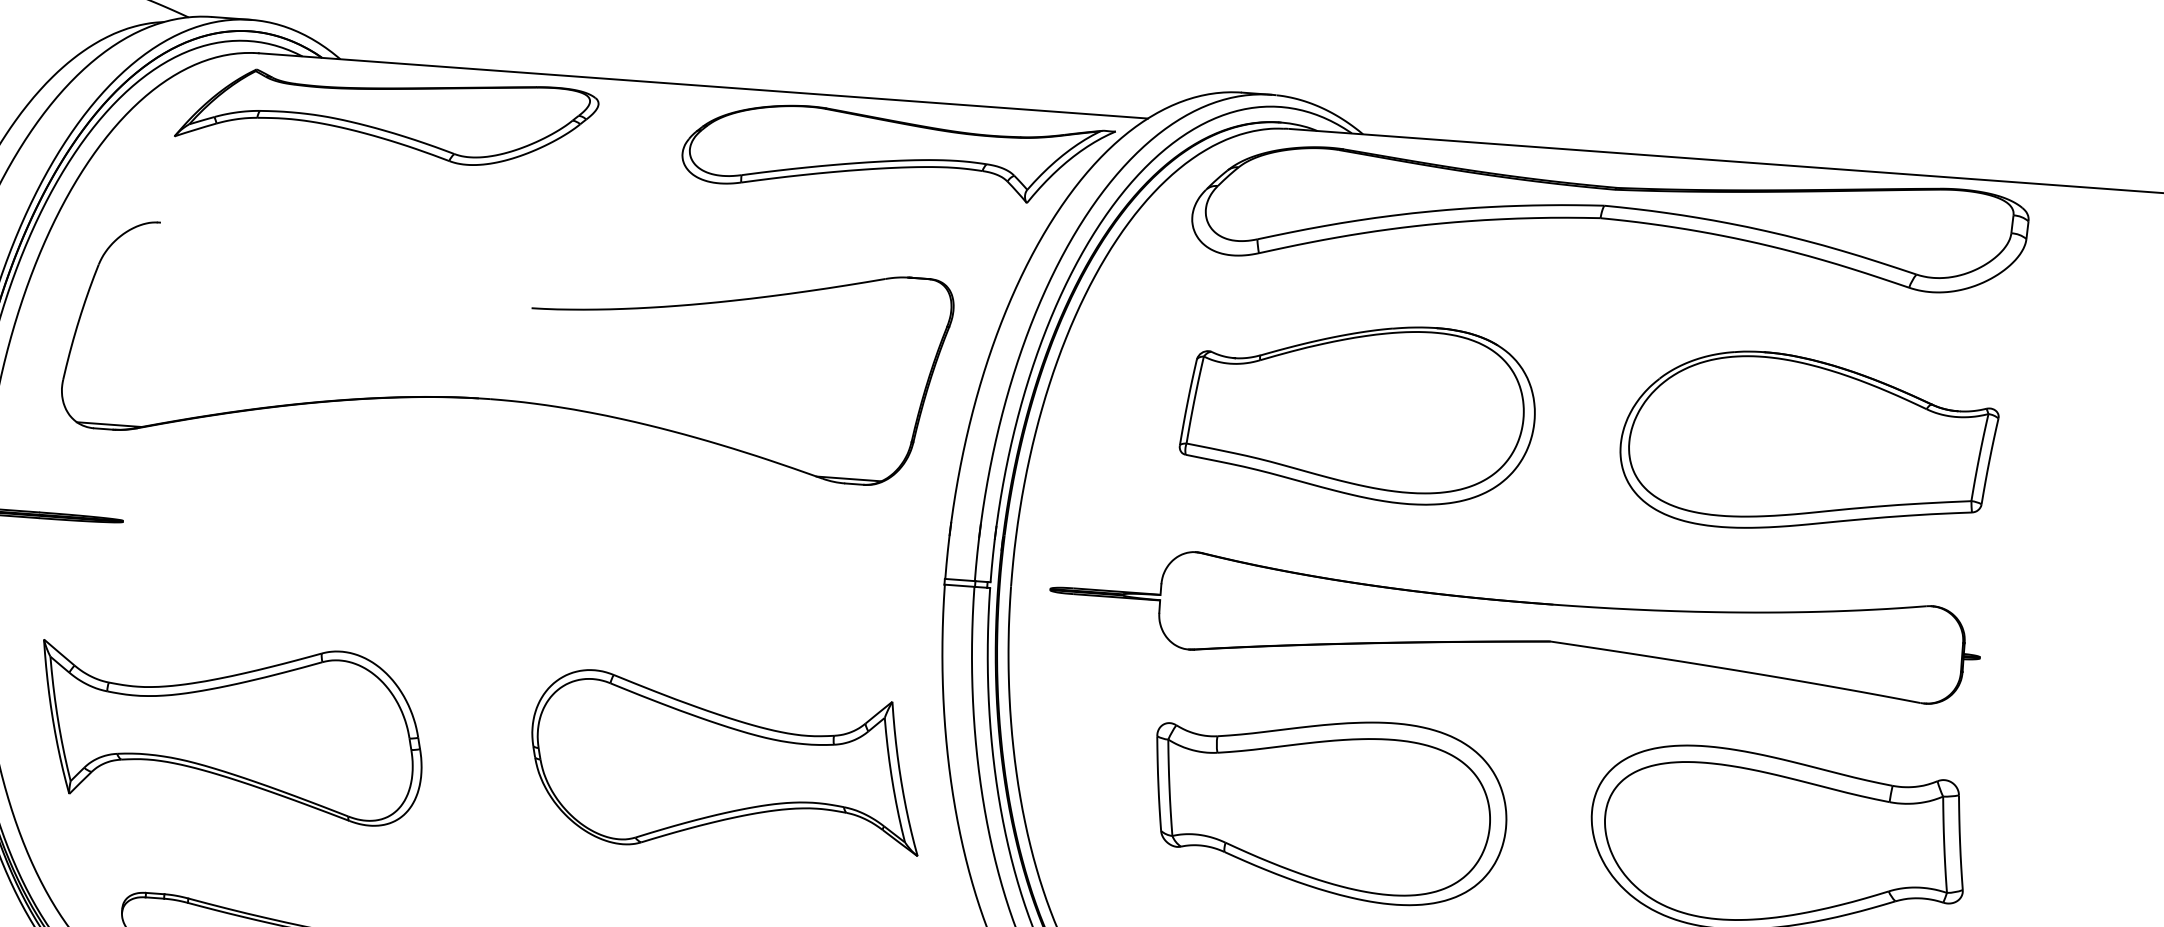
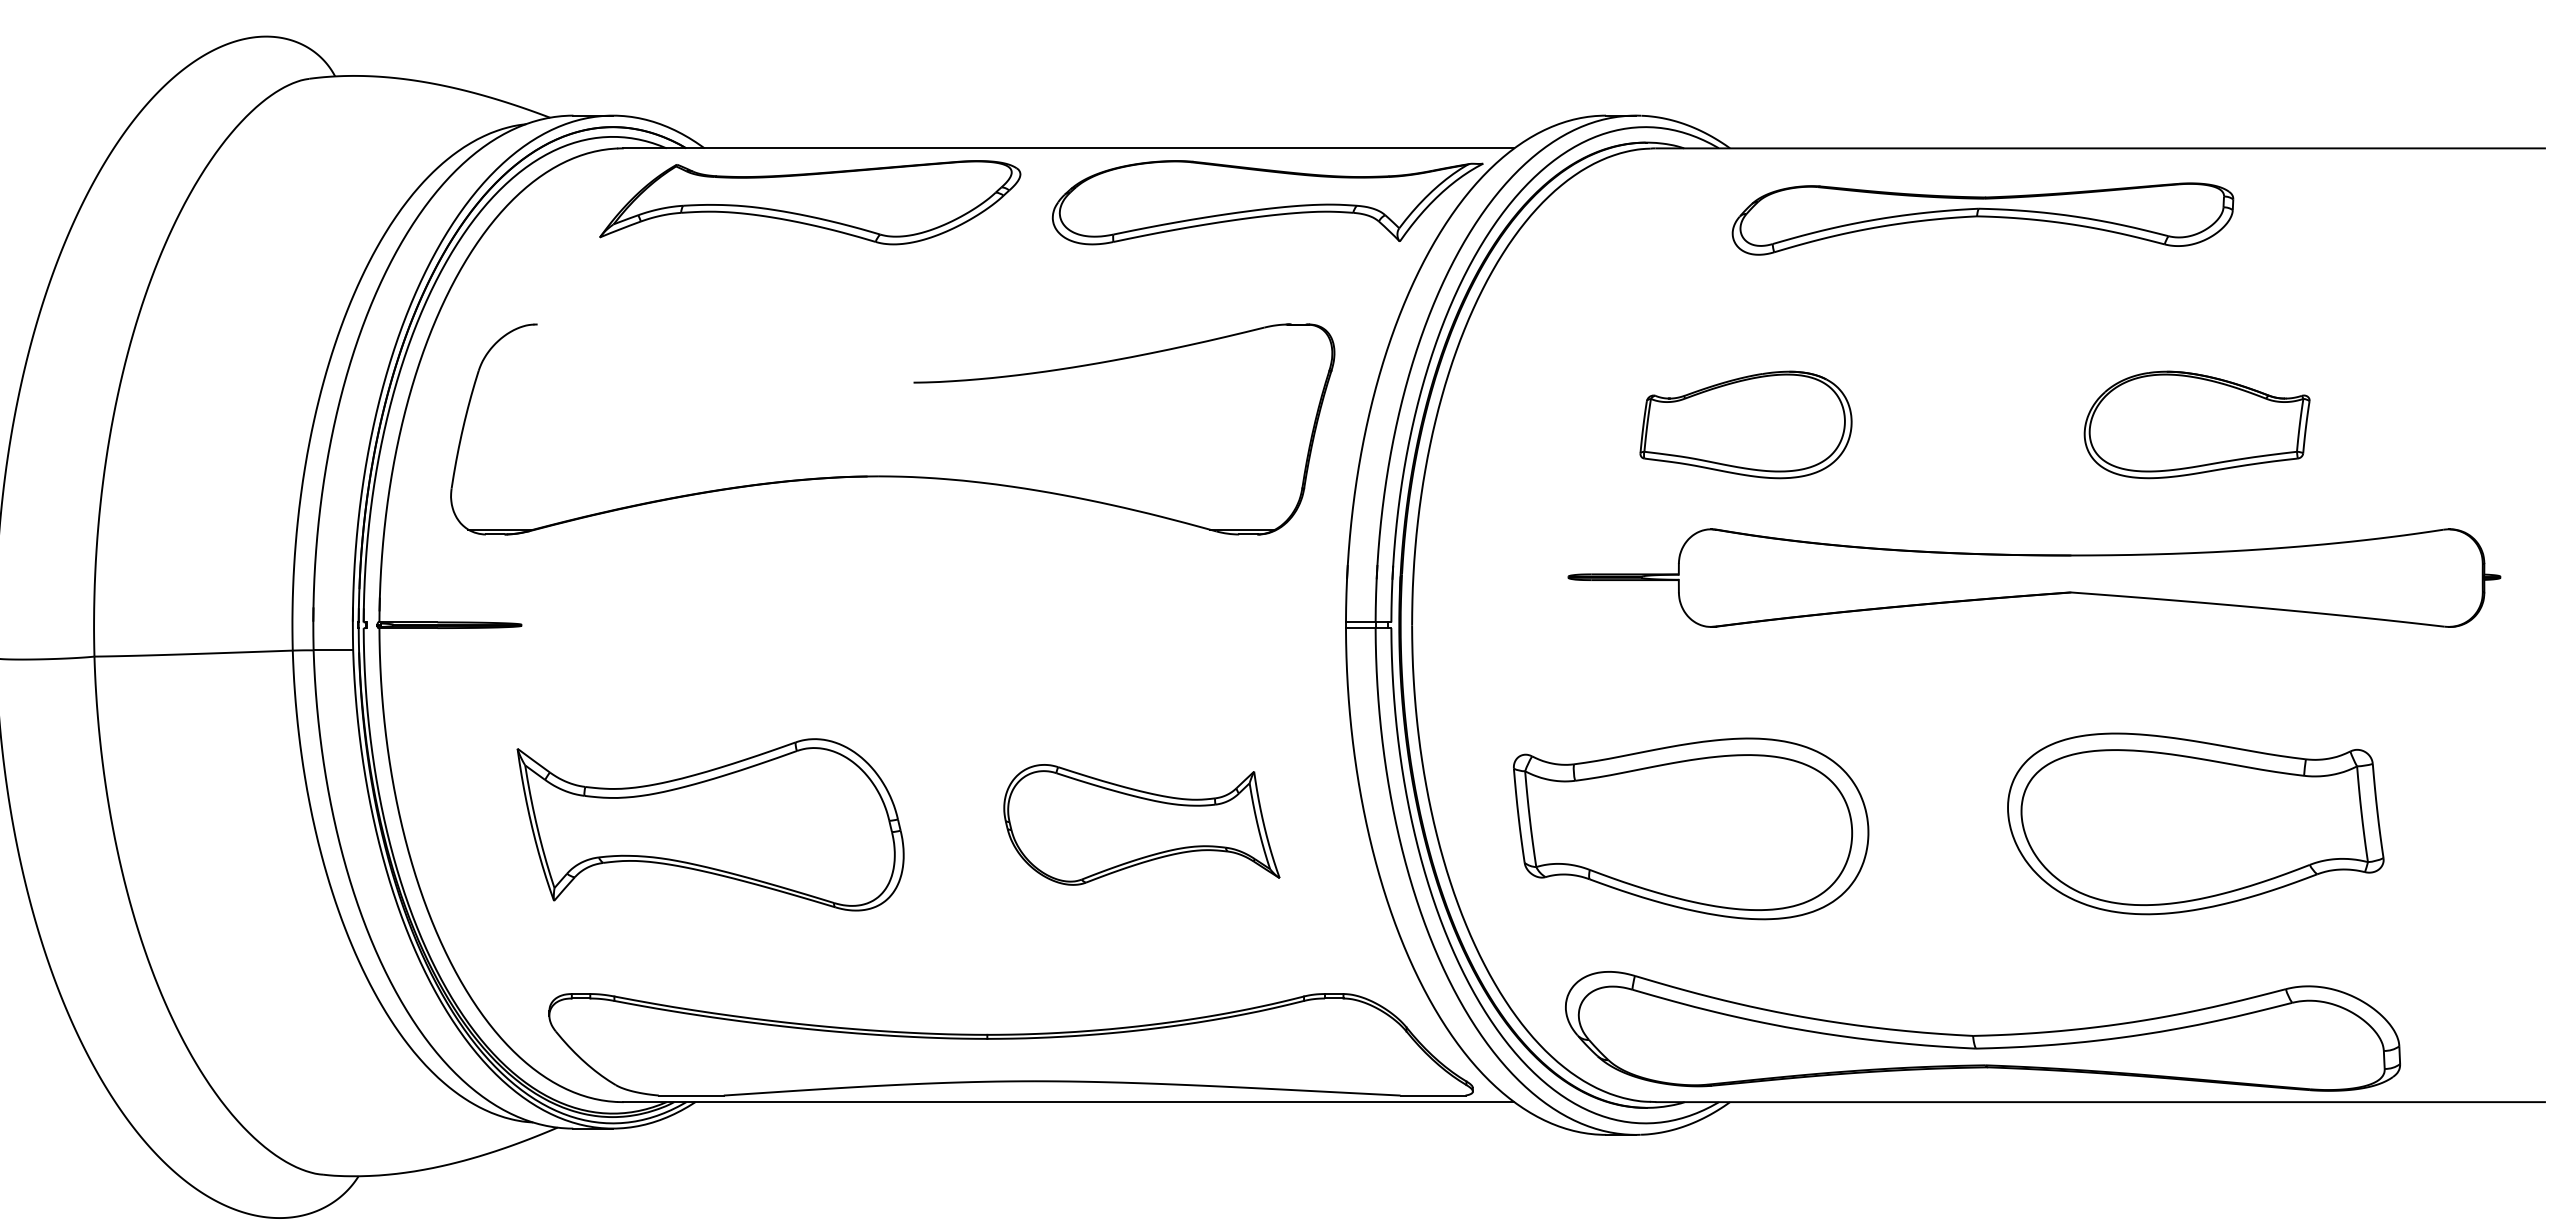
part: (387, 116) -> (810, 202), moved
part: (1609, 222) -> (1982, 218), size x0.6
part: (1358, 410) -> (1745, 424), size x0.6
part: (1808, 443) -> (2196, 424), size x0.6
part: (1515, 623) -> (2034, 577), moved
part: (230, 729) -> (710, 824), moved
part: (726, 765) -> (1141, 824), size x0.7
part: (1330, 808) -> (1691, 828), moved

